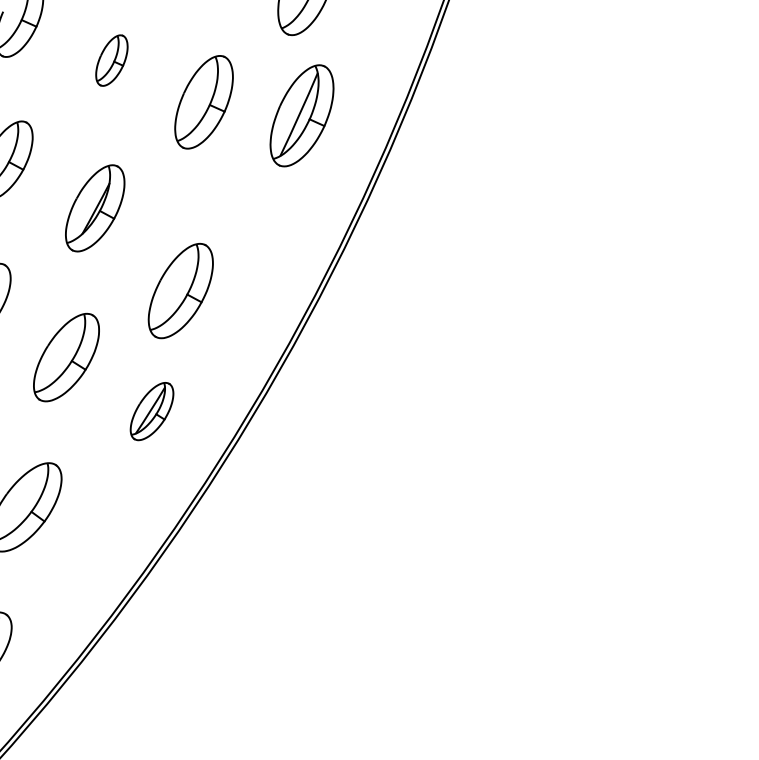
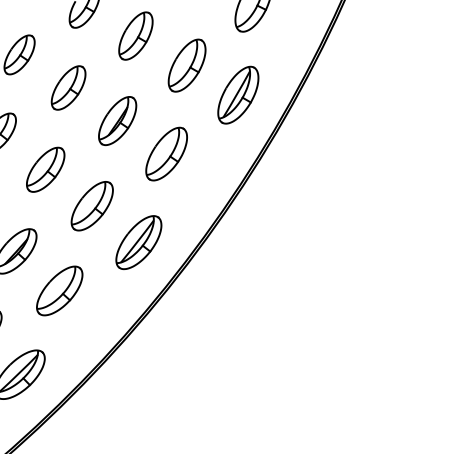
part: (111, 59) -> (135, 35), size x1.67
part: (302, 114) -> (238, 94), moved
part: (180, 290) -> (166, 153), moved
part: (151, 411) -> (138, 242), size x1.67

